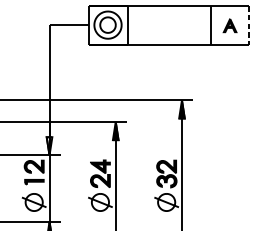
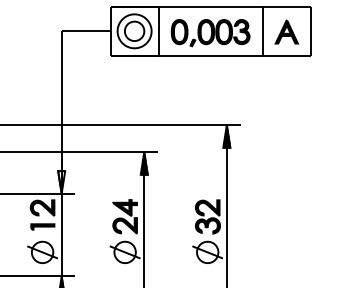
part: (229, 25) -> (286, 31), size x1.43
line: (249, 25) -> (310, 31), dashed -> solid
part: (168, 26) -> (210, 33), added

